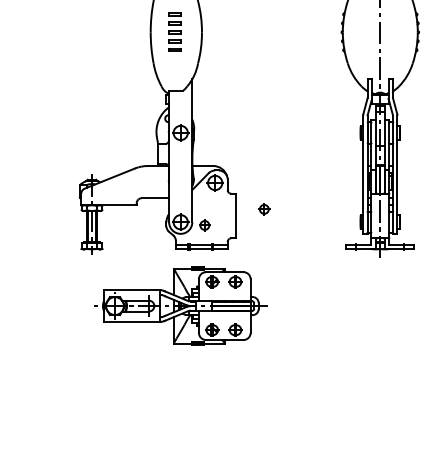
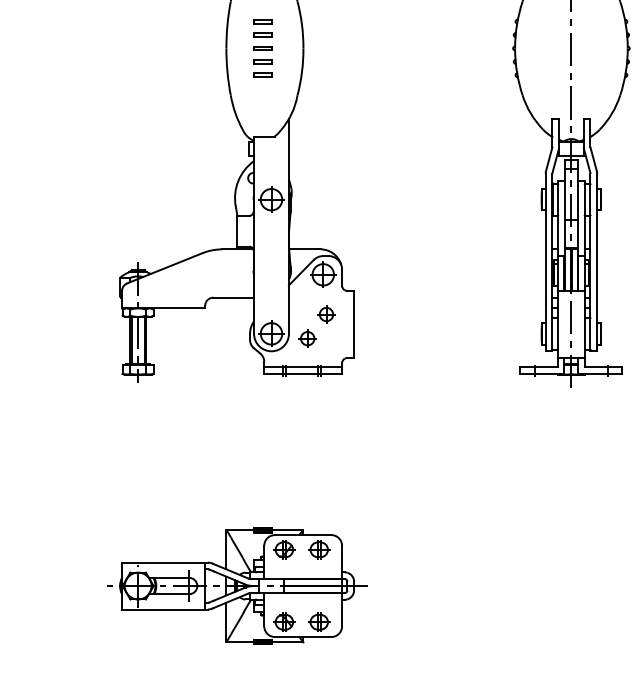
part: (264, 209) -> (326, 314), moved
part: (180, 305) -> (236, 585), moved

